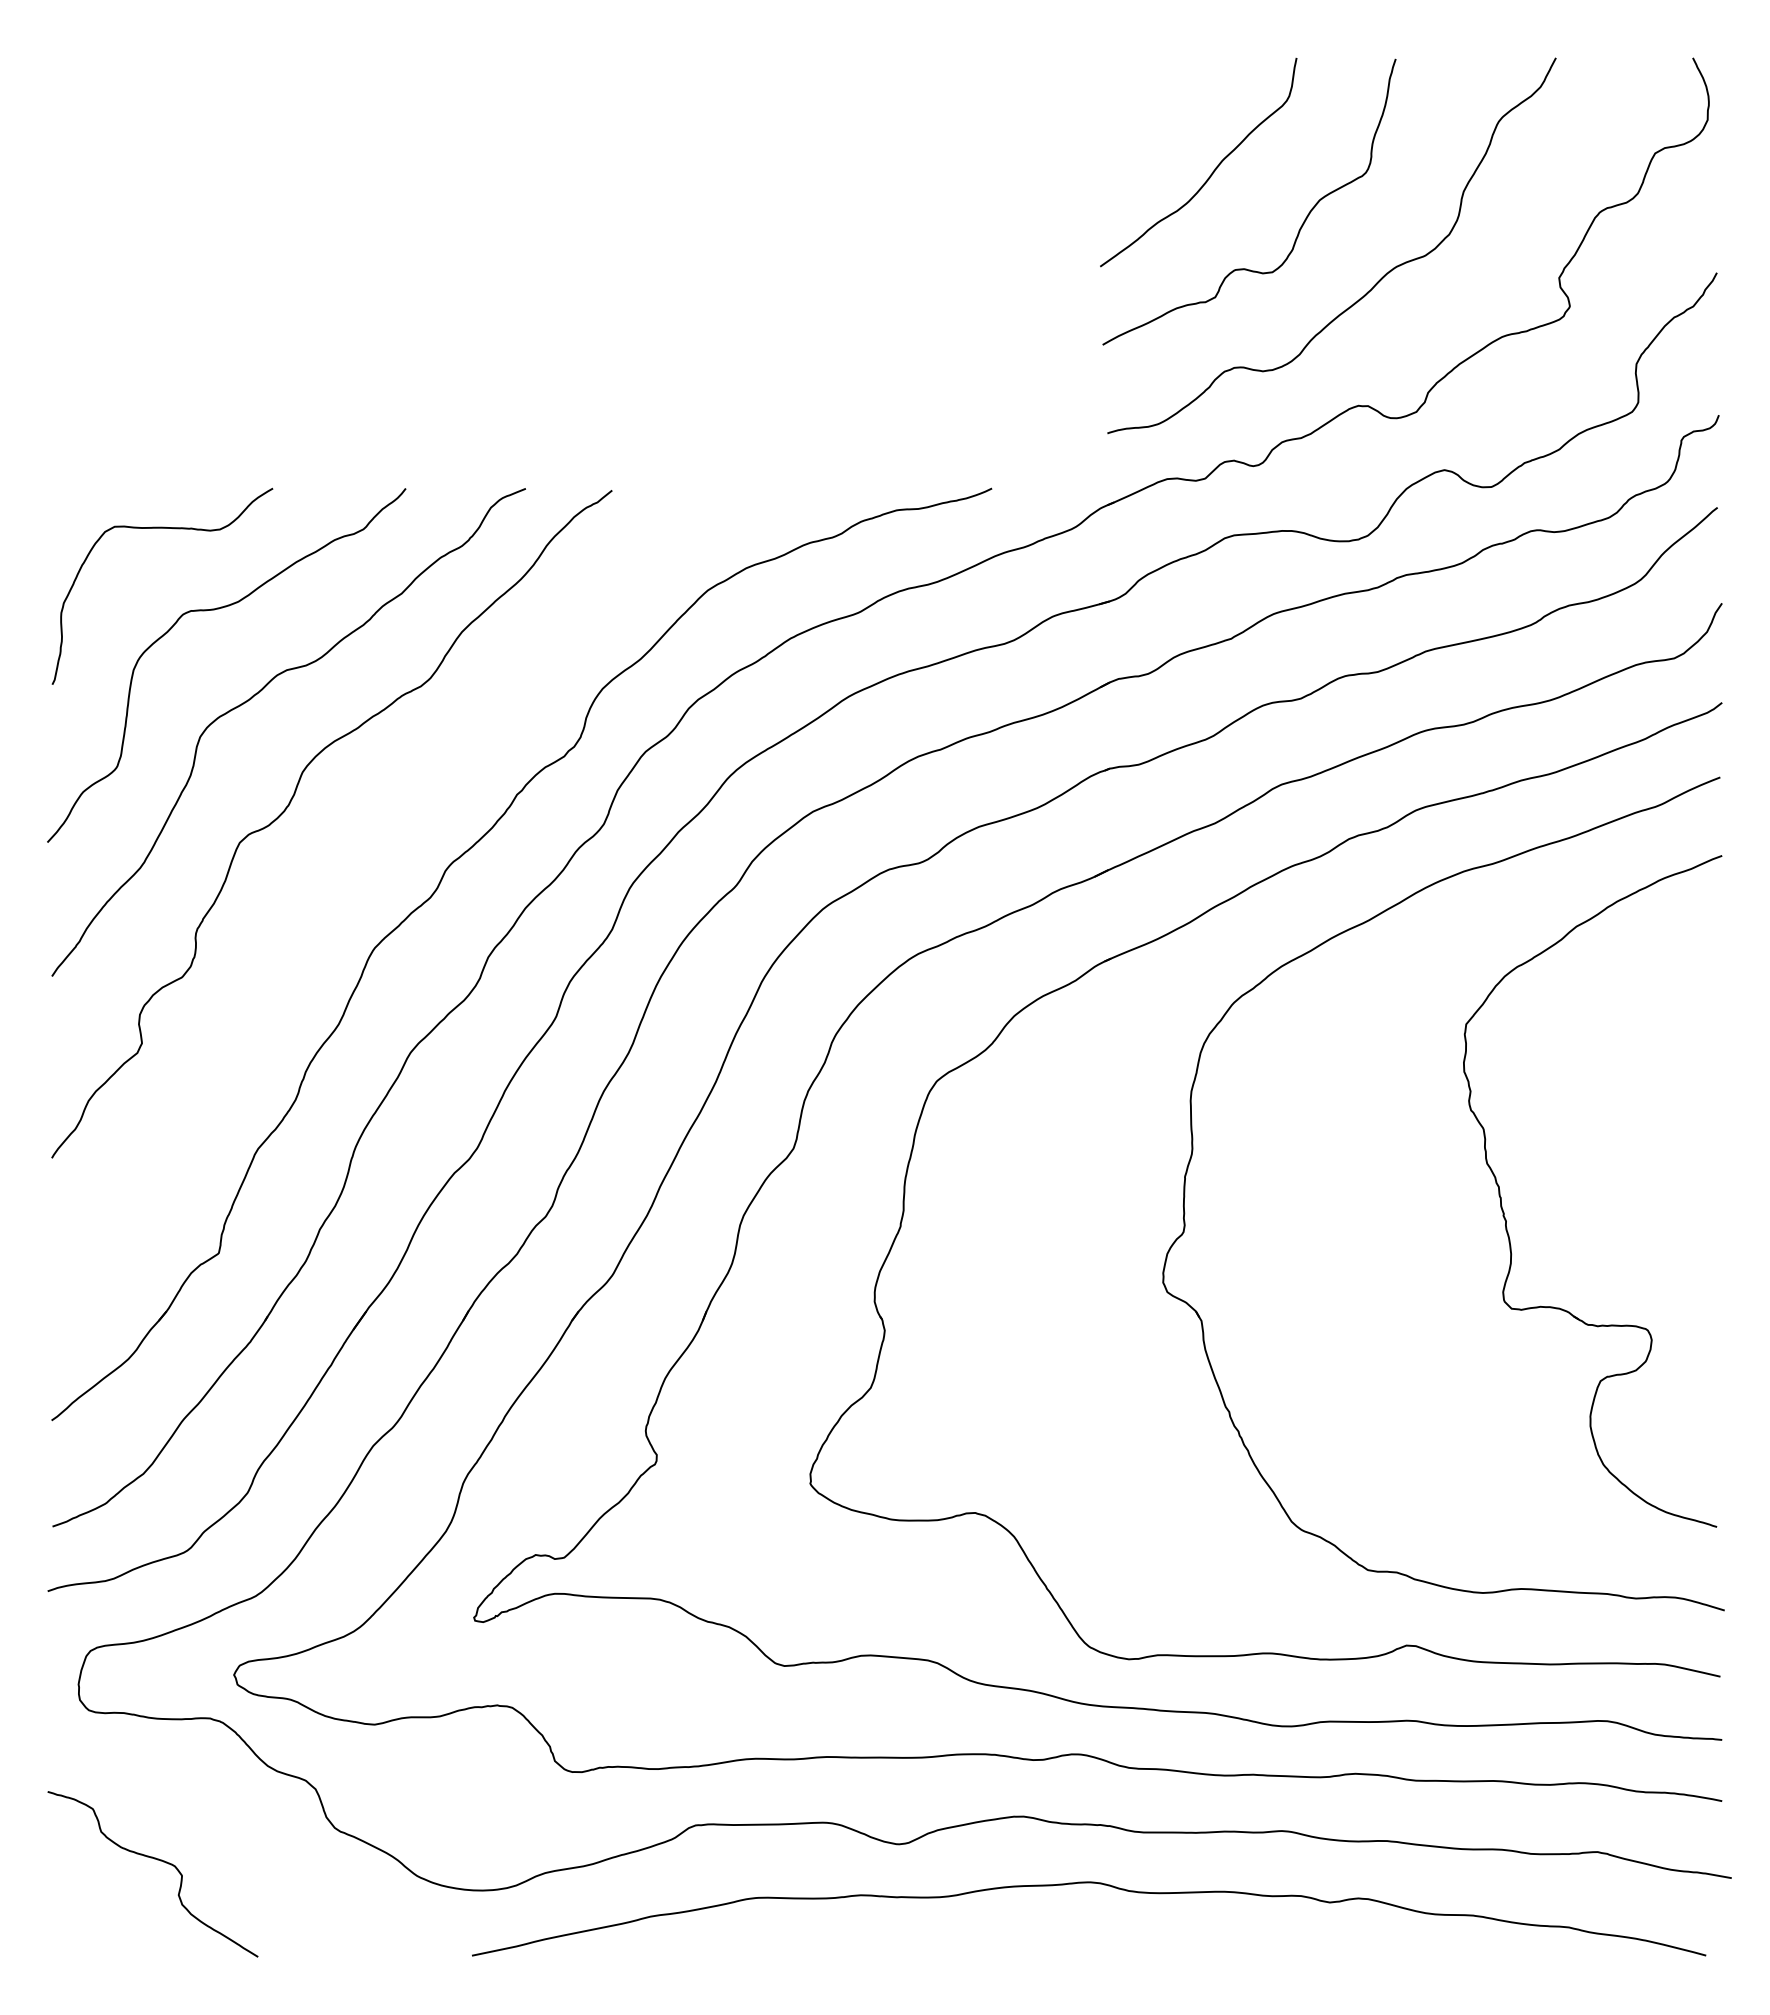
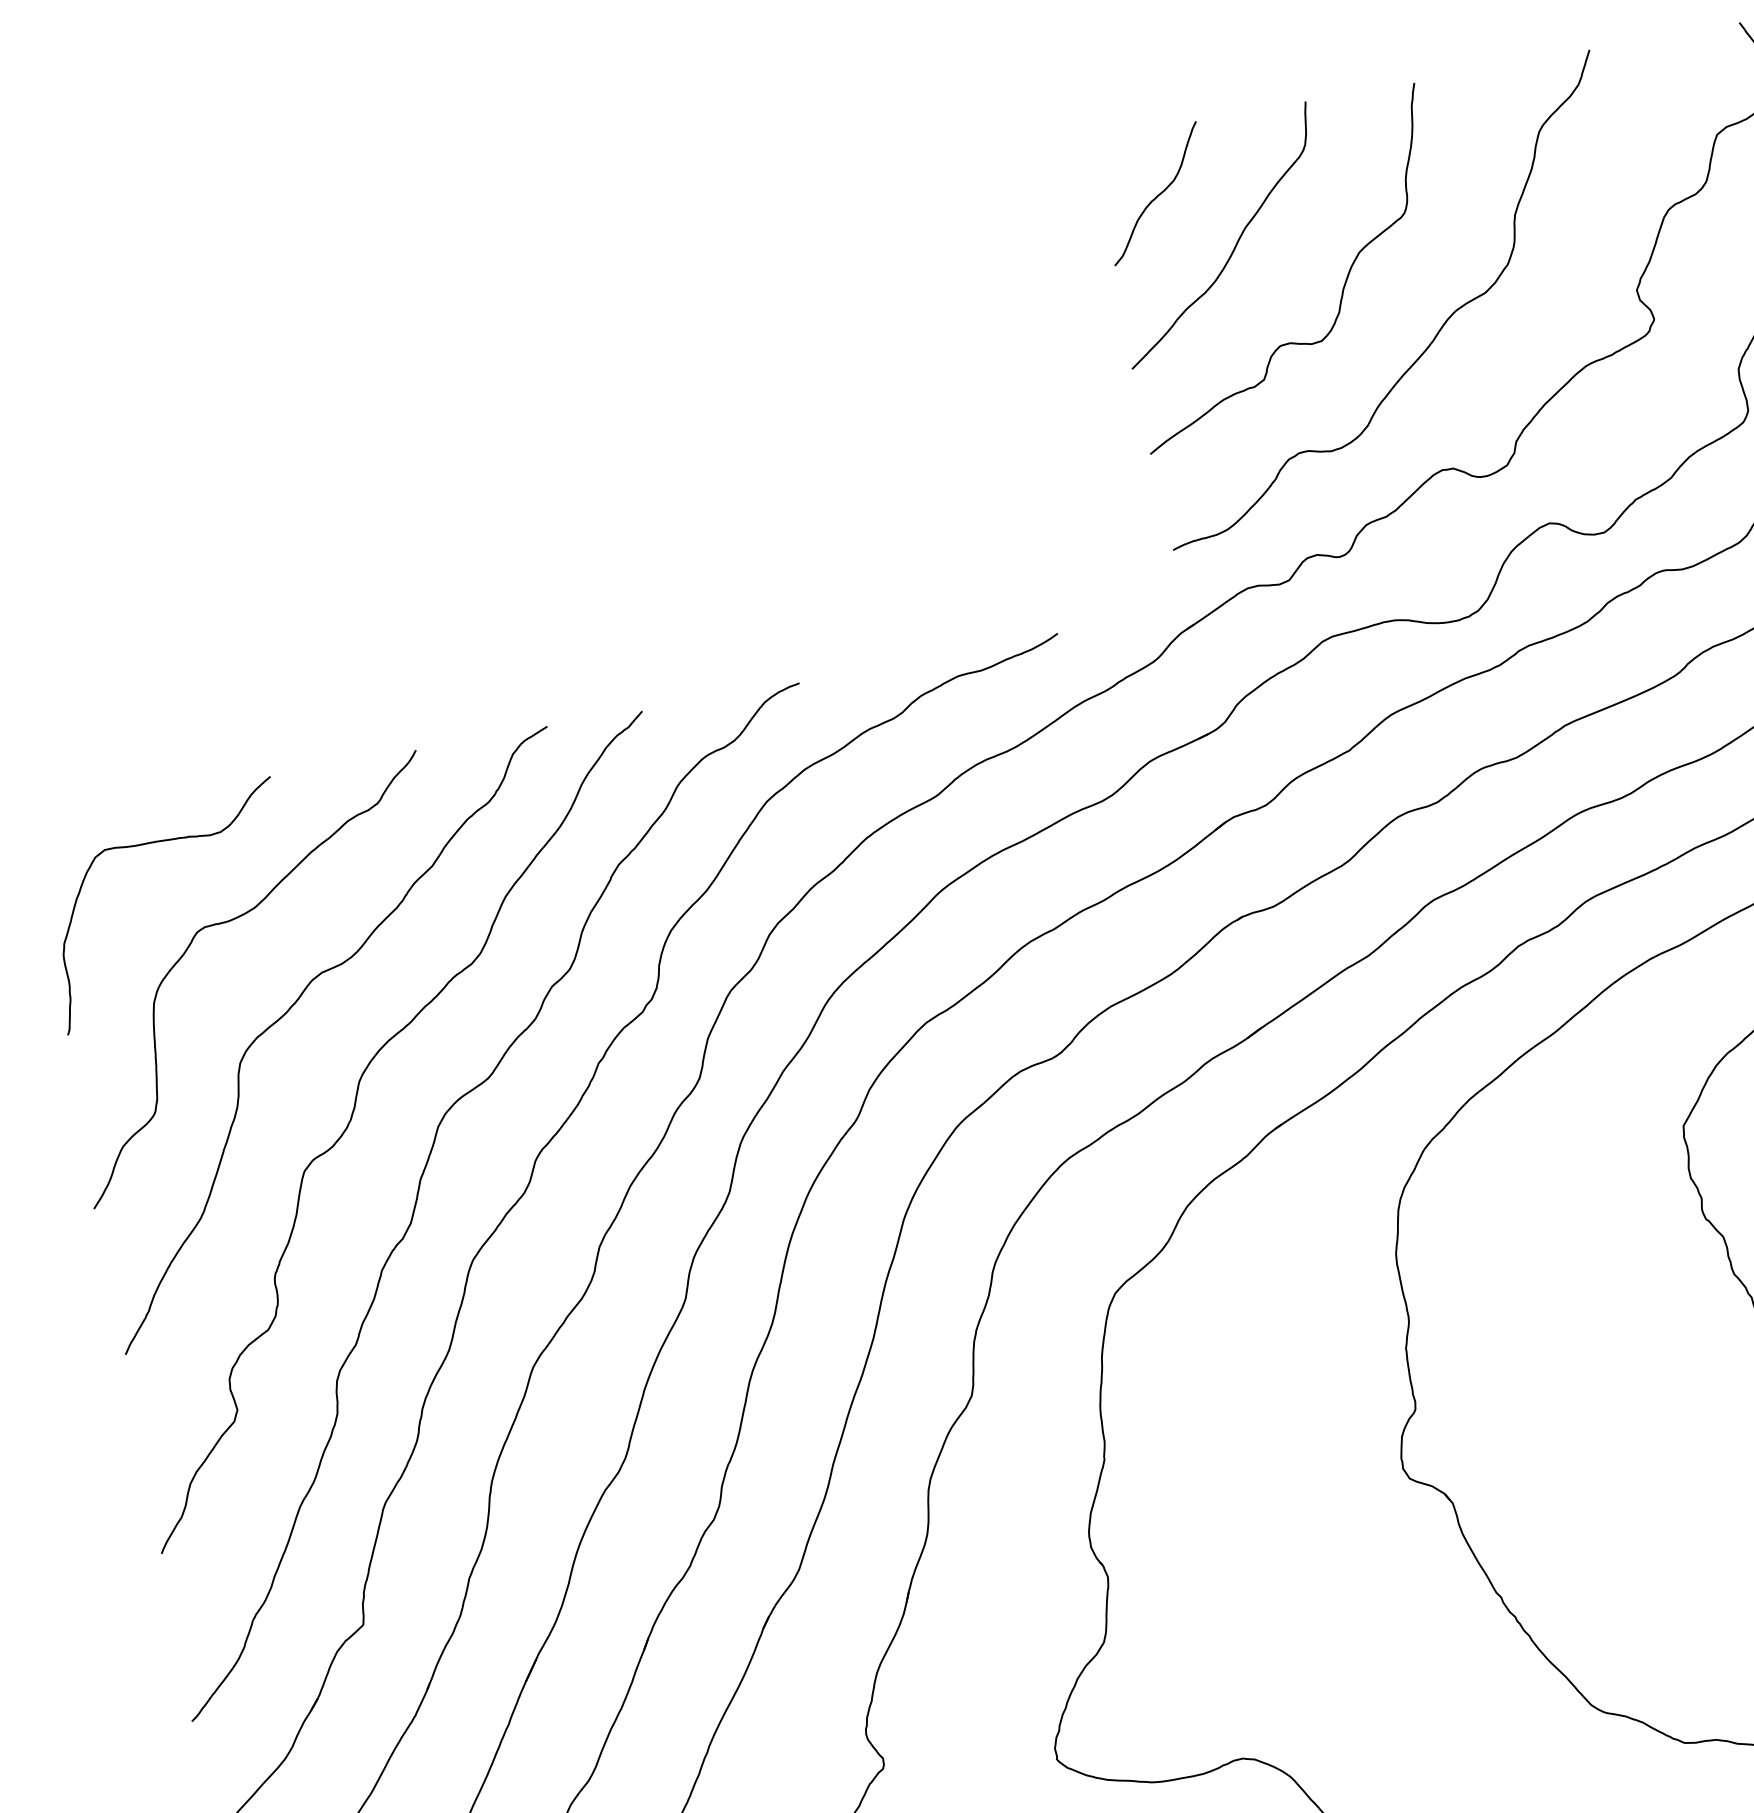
curve: (1150, 116) -> (1157, 194), added
curve: (340, 873) -> (421, 1184), added

